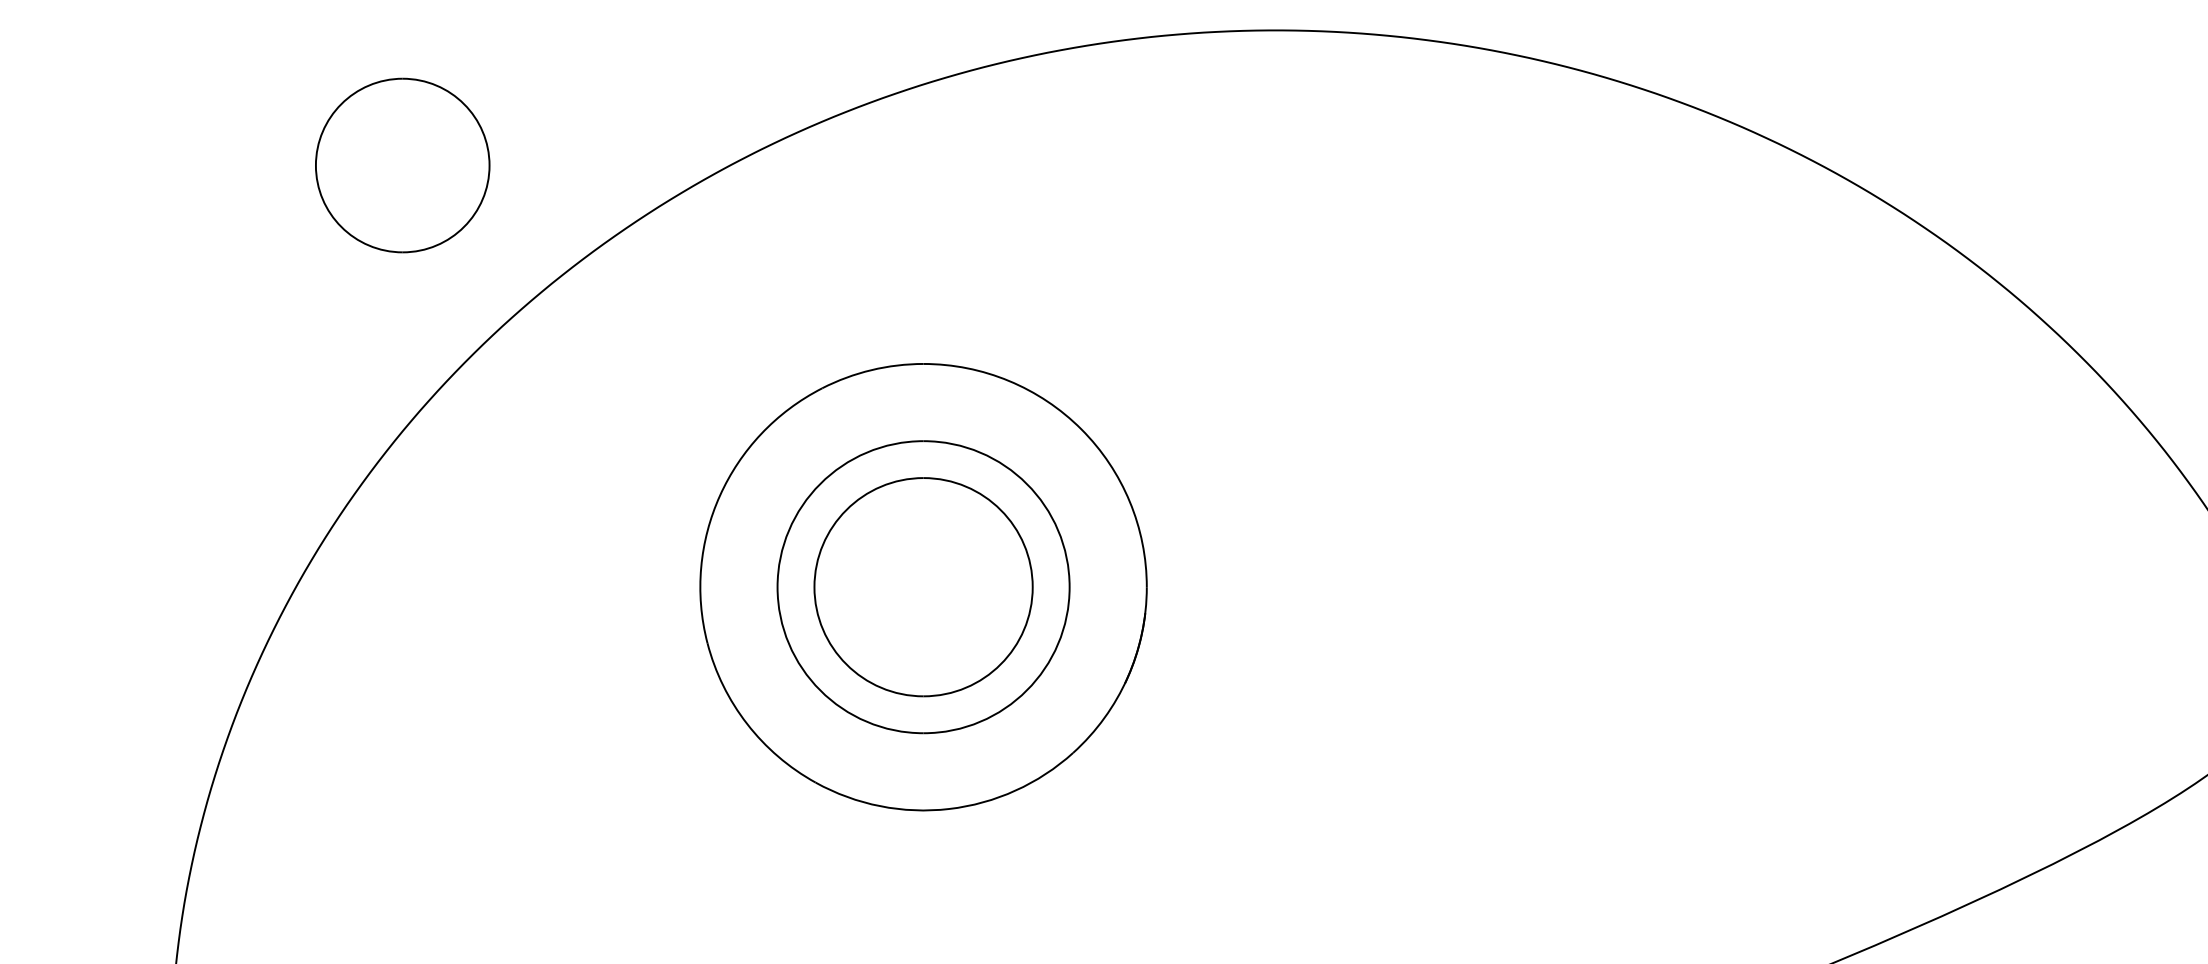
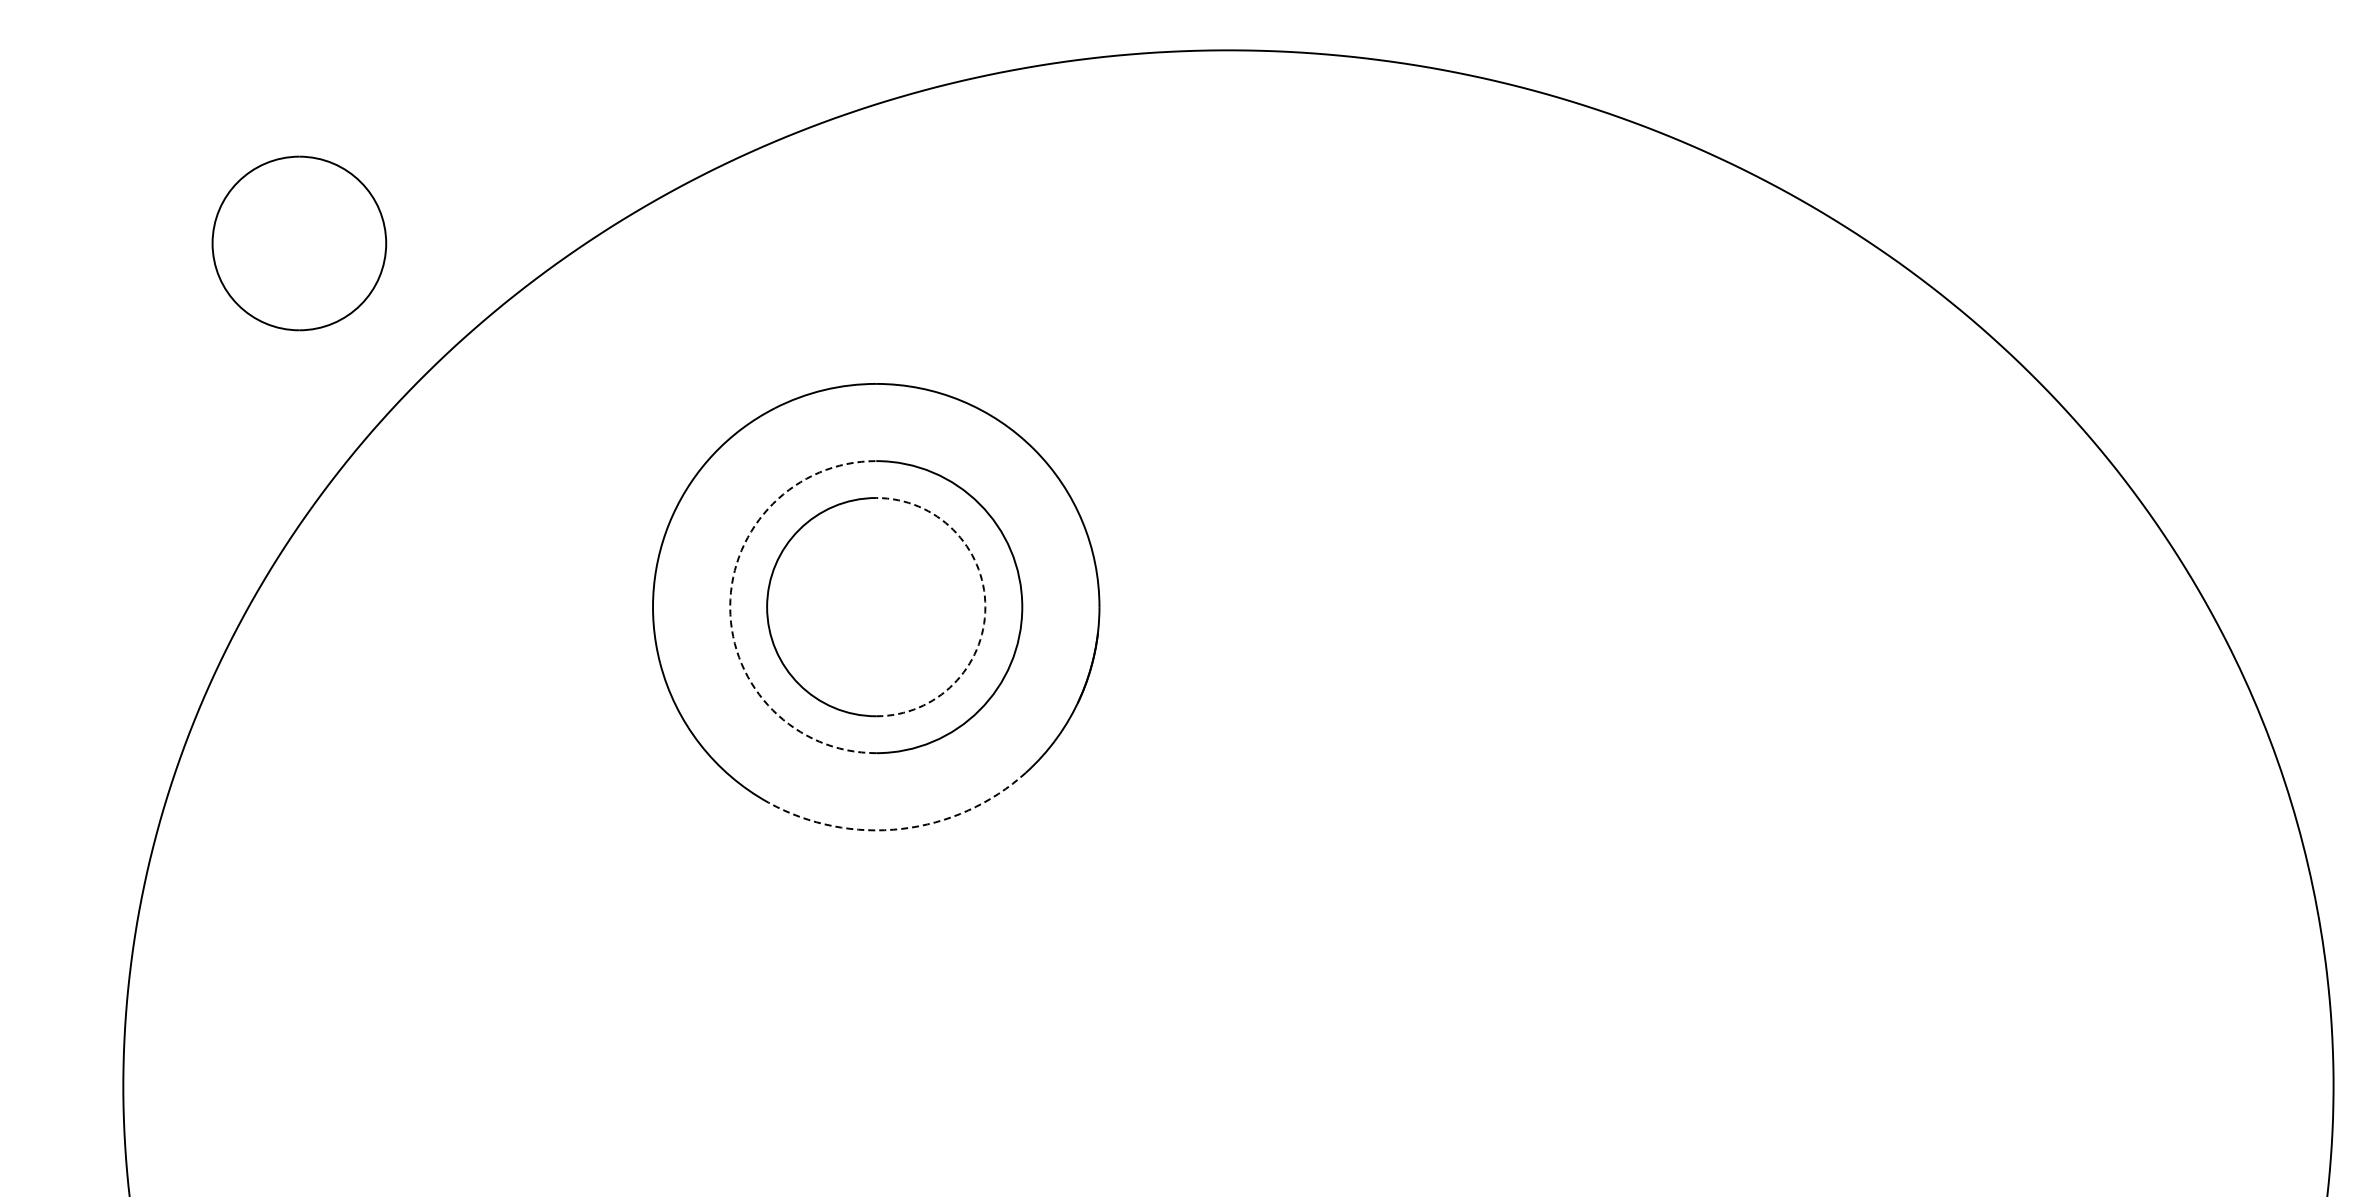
part: (402, 165) -> (299, 243), moved
arc: (777, 587) -> (730, 607), solid -> dashed
arc: (1032, 587) -> (985, 607), solid -> dashed
line: (948, 808) -> (901, 828), solid -> dashed

